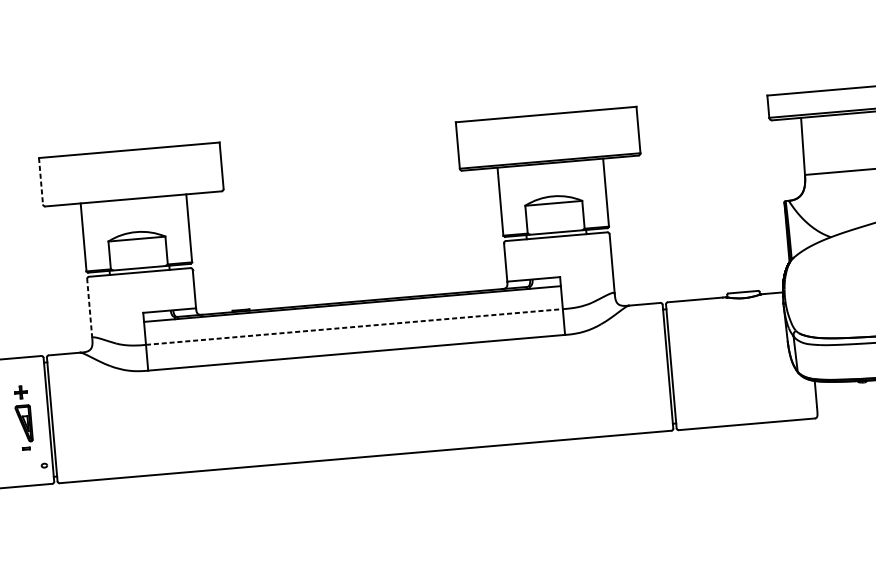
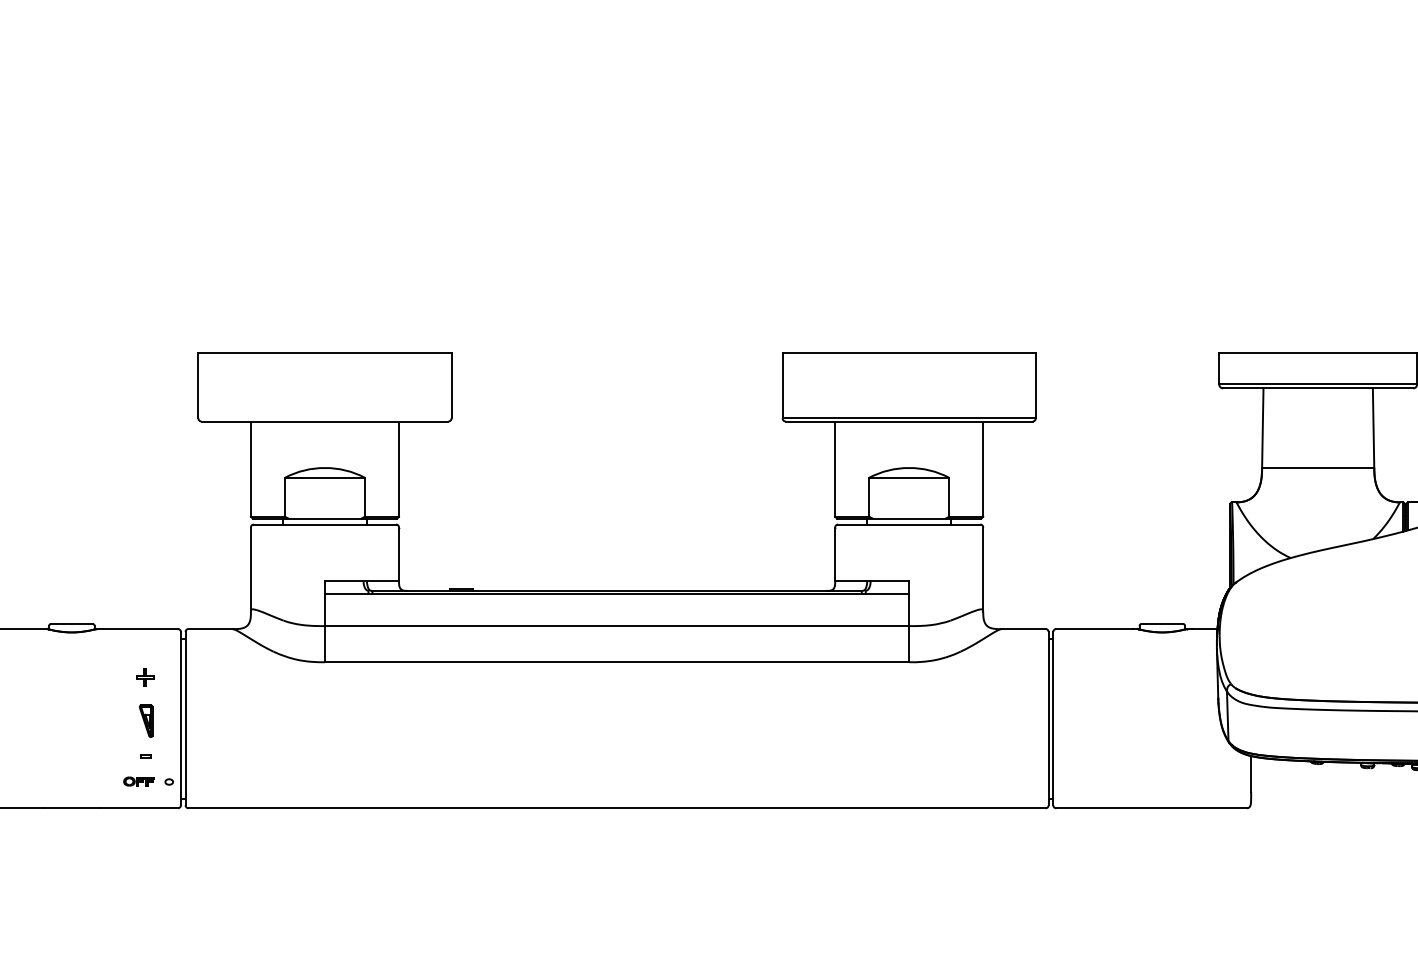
line: (41, 180) -> (198, 385), dashed -> solid
line: (89, 308) -> (250, 568), dashed -> solid
line: (354, 327) -> (617, 626), dashed -> solid
part: (24, 423) -> (146, 720), size x0.62
part: (22, 467) -> (138, 781), added

